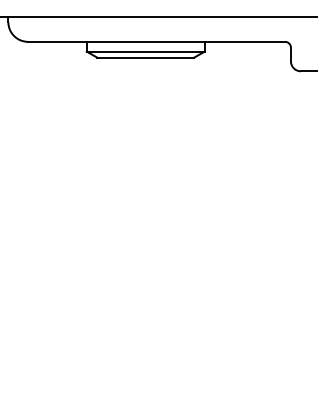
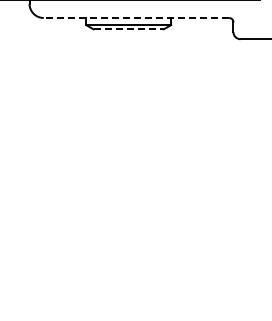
line: (156, 42) -> (136, 18), solid -> dashed
line: (146, 57) -> (129, 29), solid -> dashed

